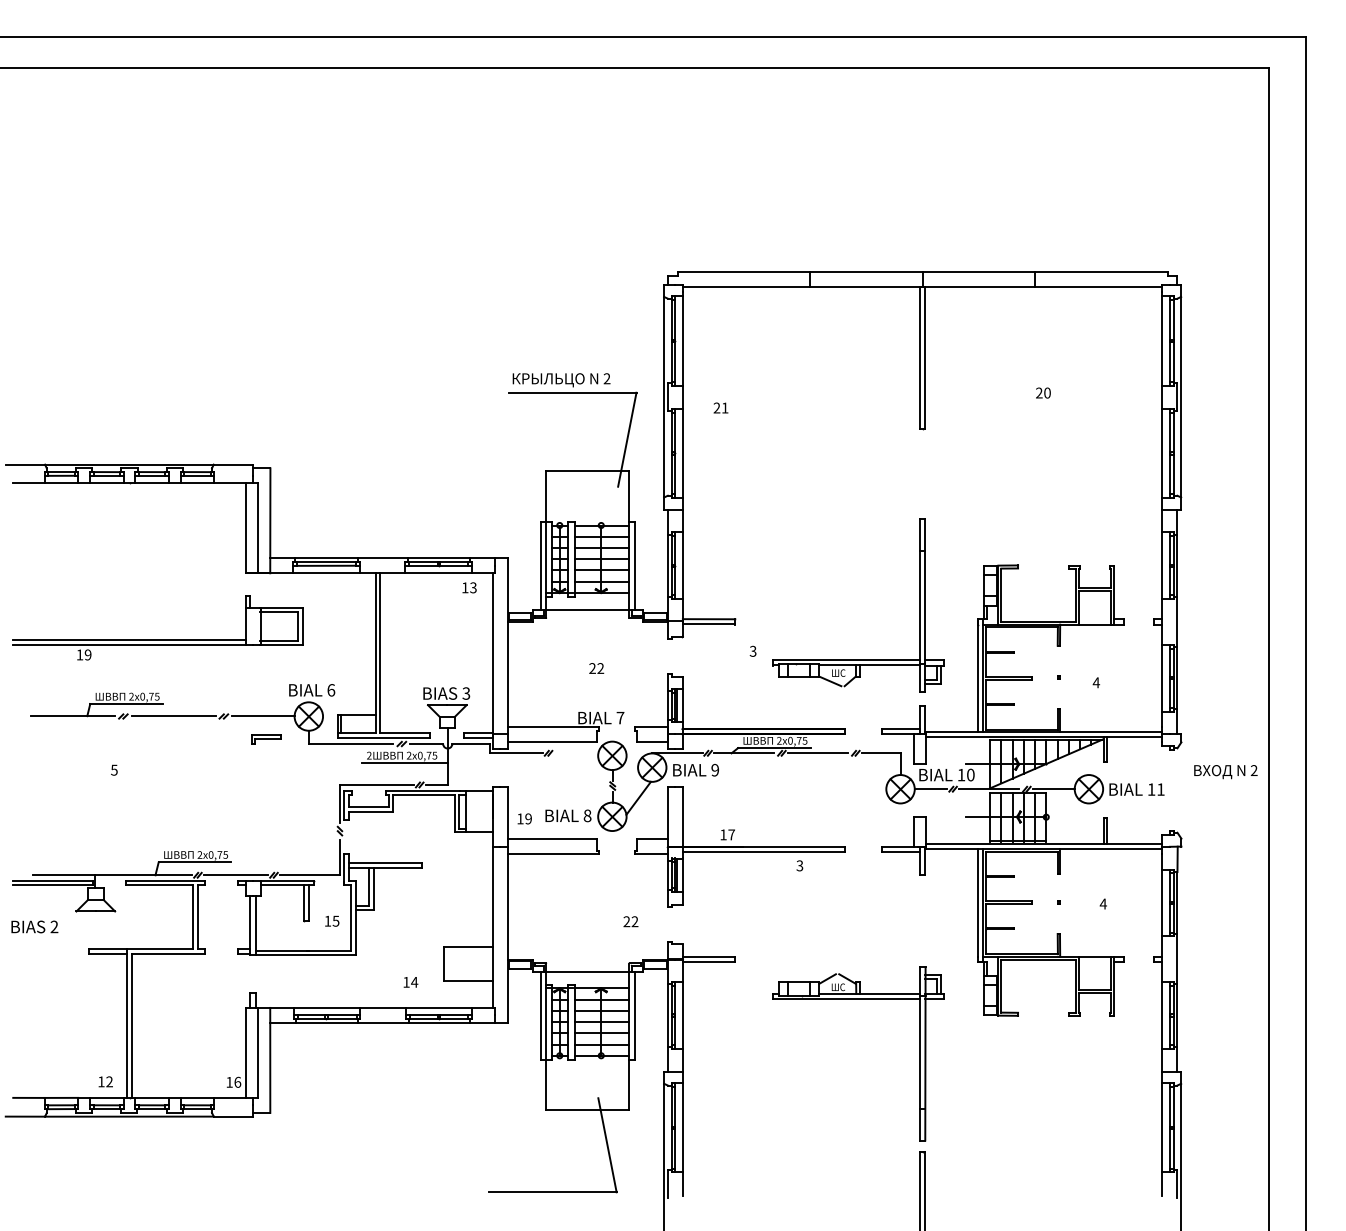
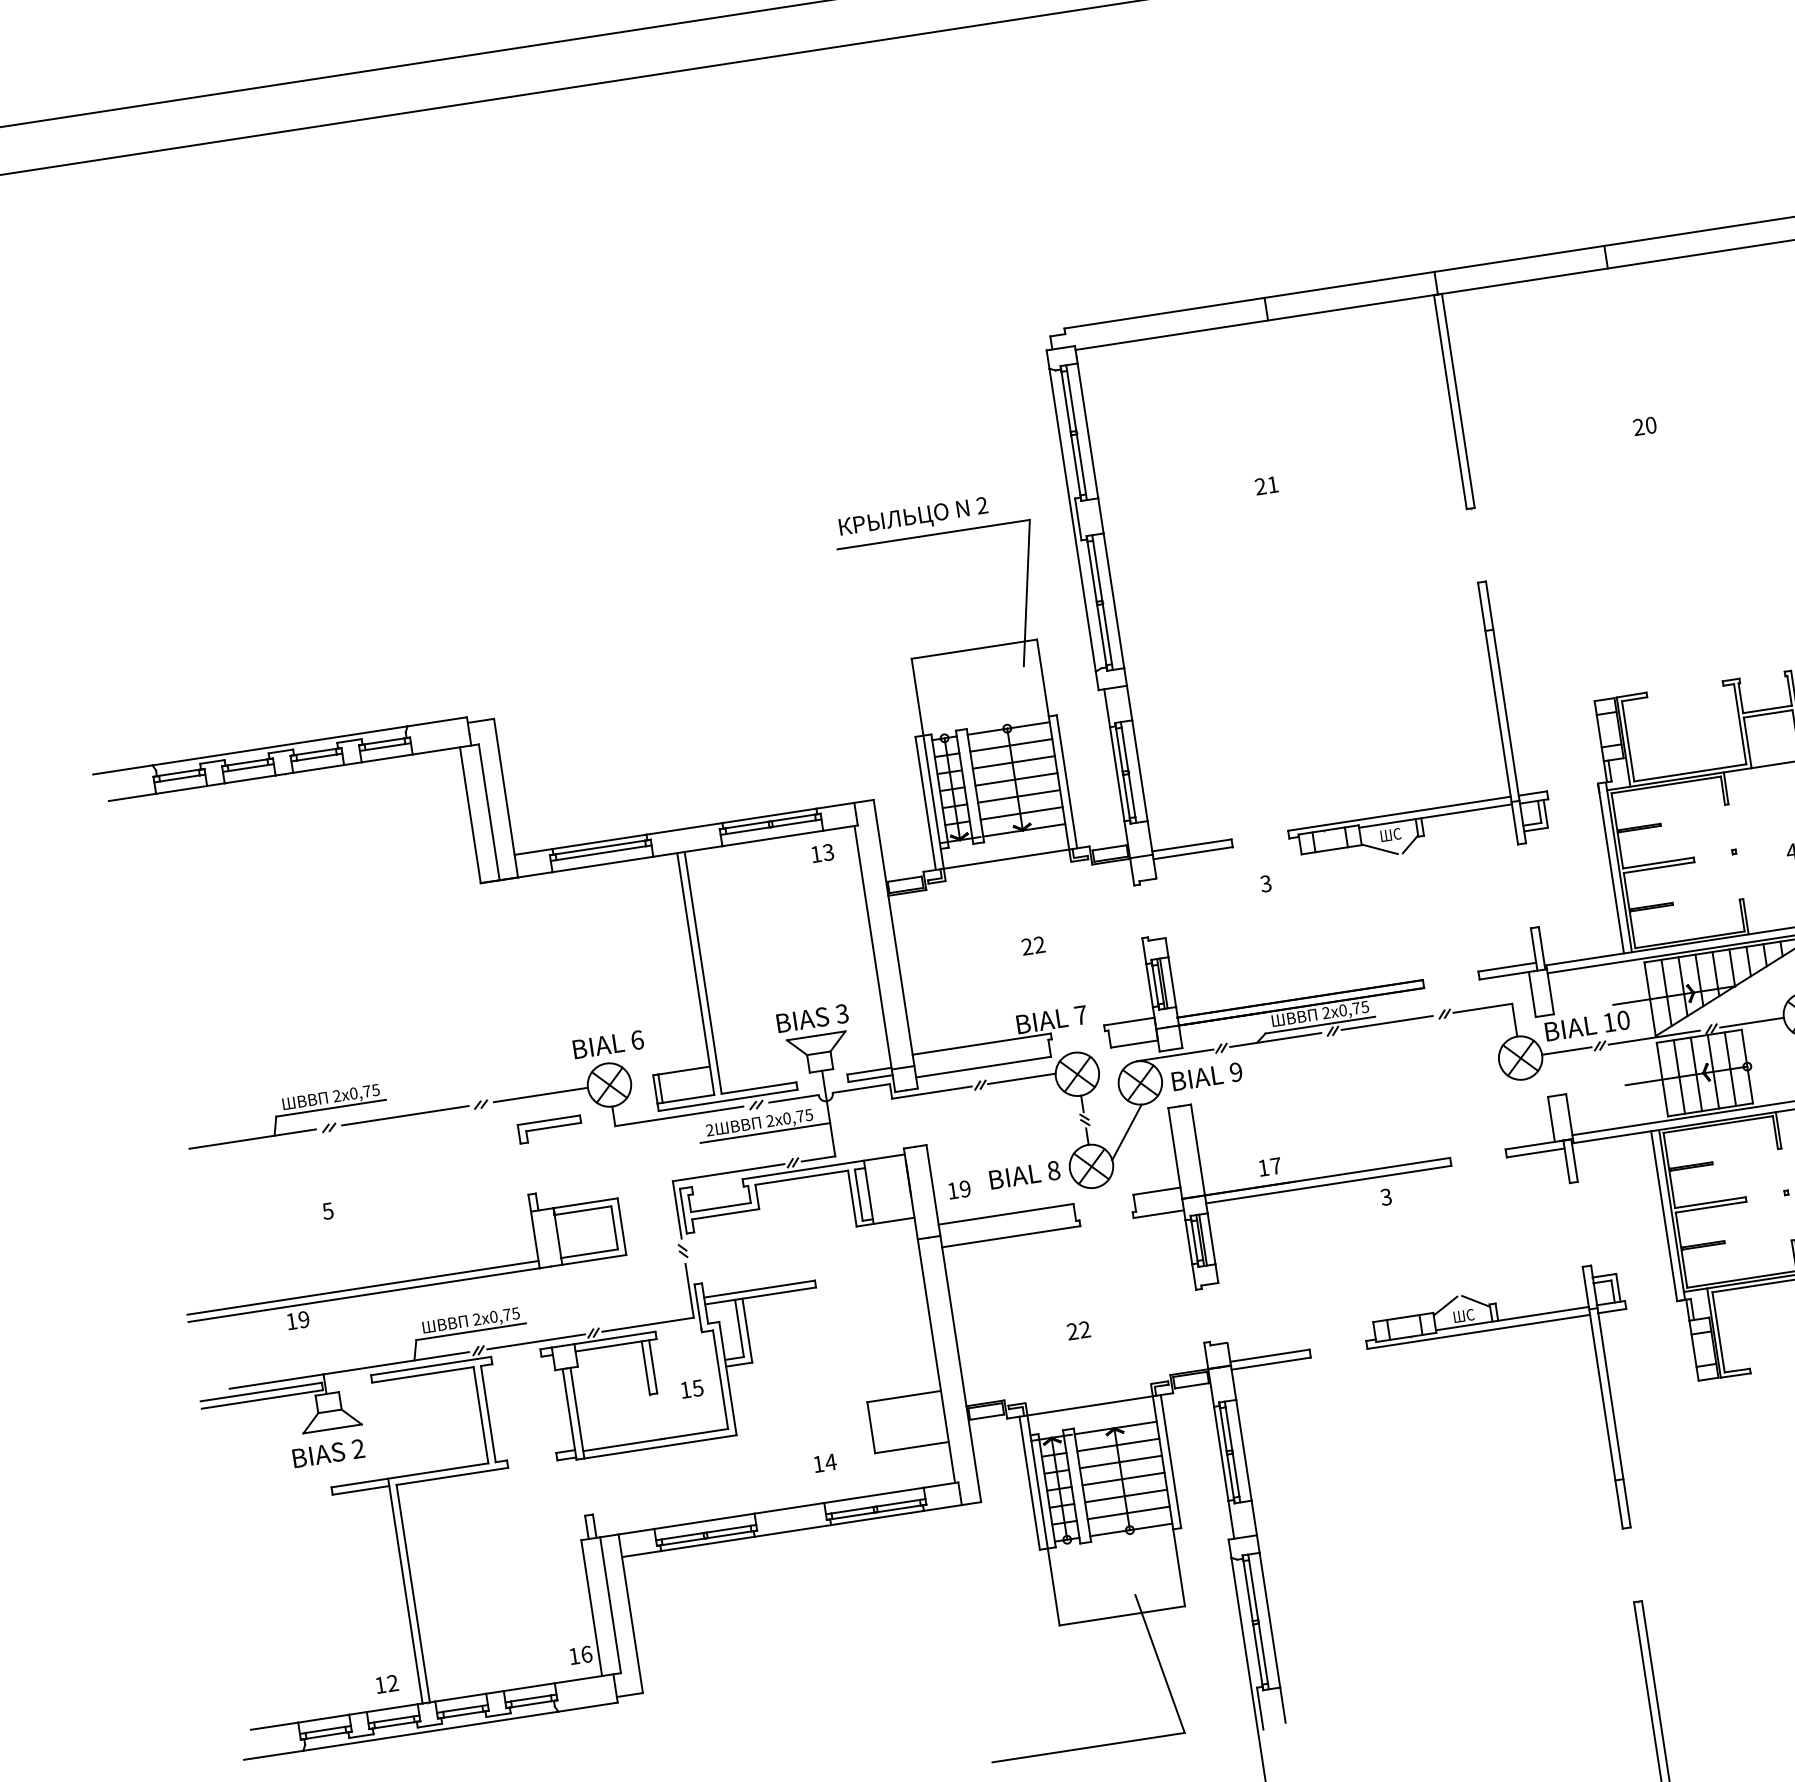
text: (720, 407) -> (1265, 484), moved
part: (157, 639) -> (405, 1280), moved
part: (858, 659) -> (1417, 809), moved
part: (266, 739) -> (550, 1129), size x1.43
line: (575, 753) -> (1021, 1079), added
text: (630, 921) -> (1078, 1330), moved
text: (34, 926) -> (328, 1452), moved
part: (858, 999) -> (1497, 1329), moved

